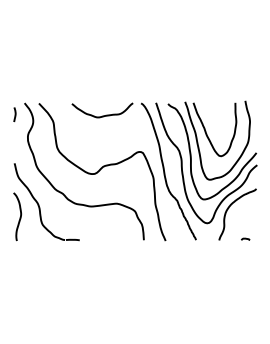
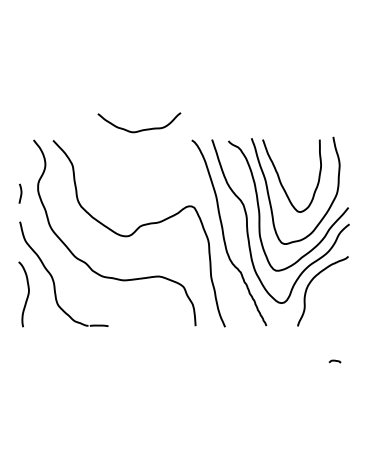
curve: (14, 114) -> (19, 193), moved
curve: (102, 115) -> (139, 129), moved
curve: (245, 238) -> (334, 360), moved

